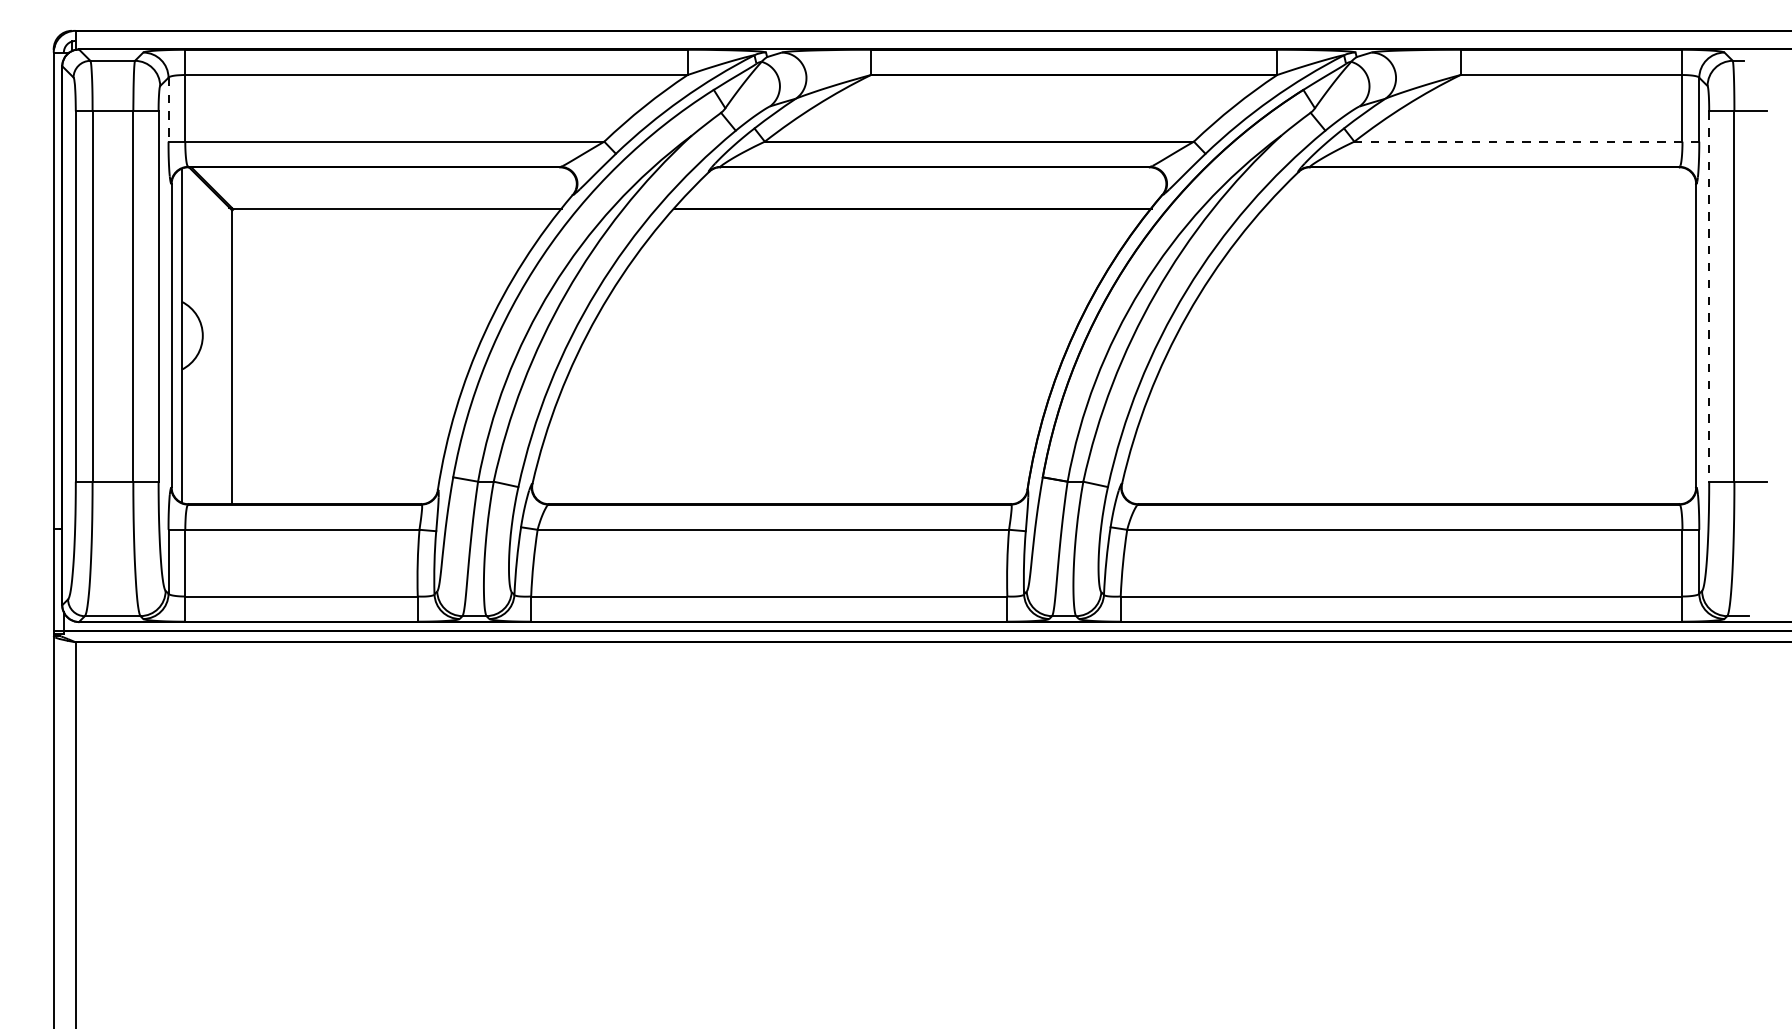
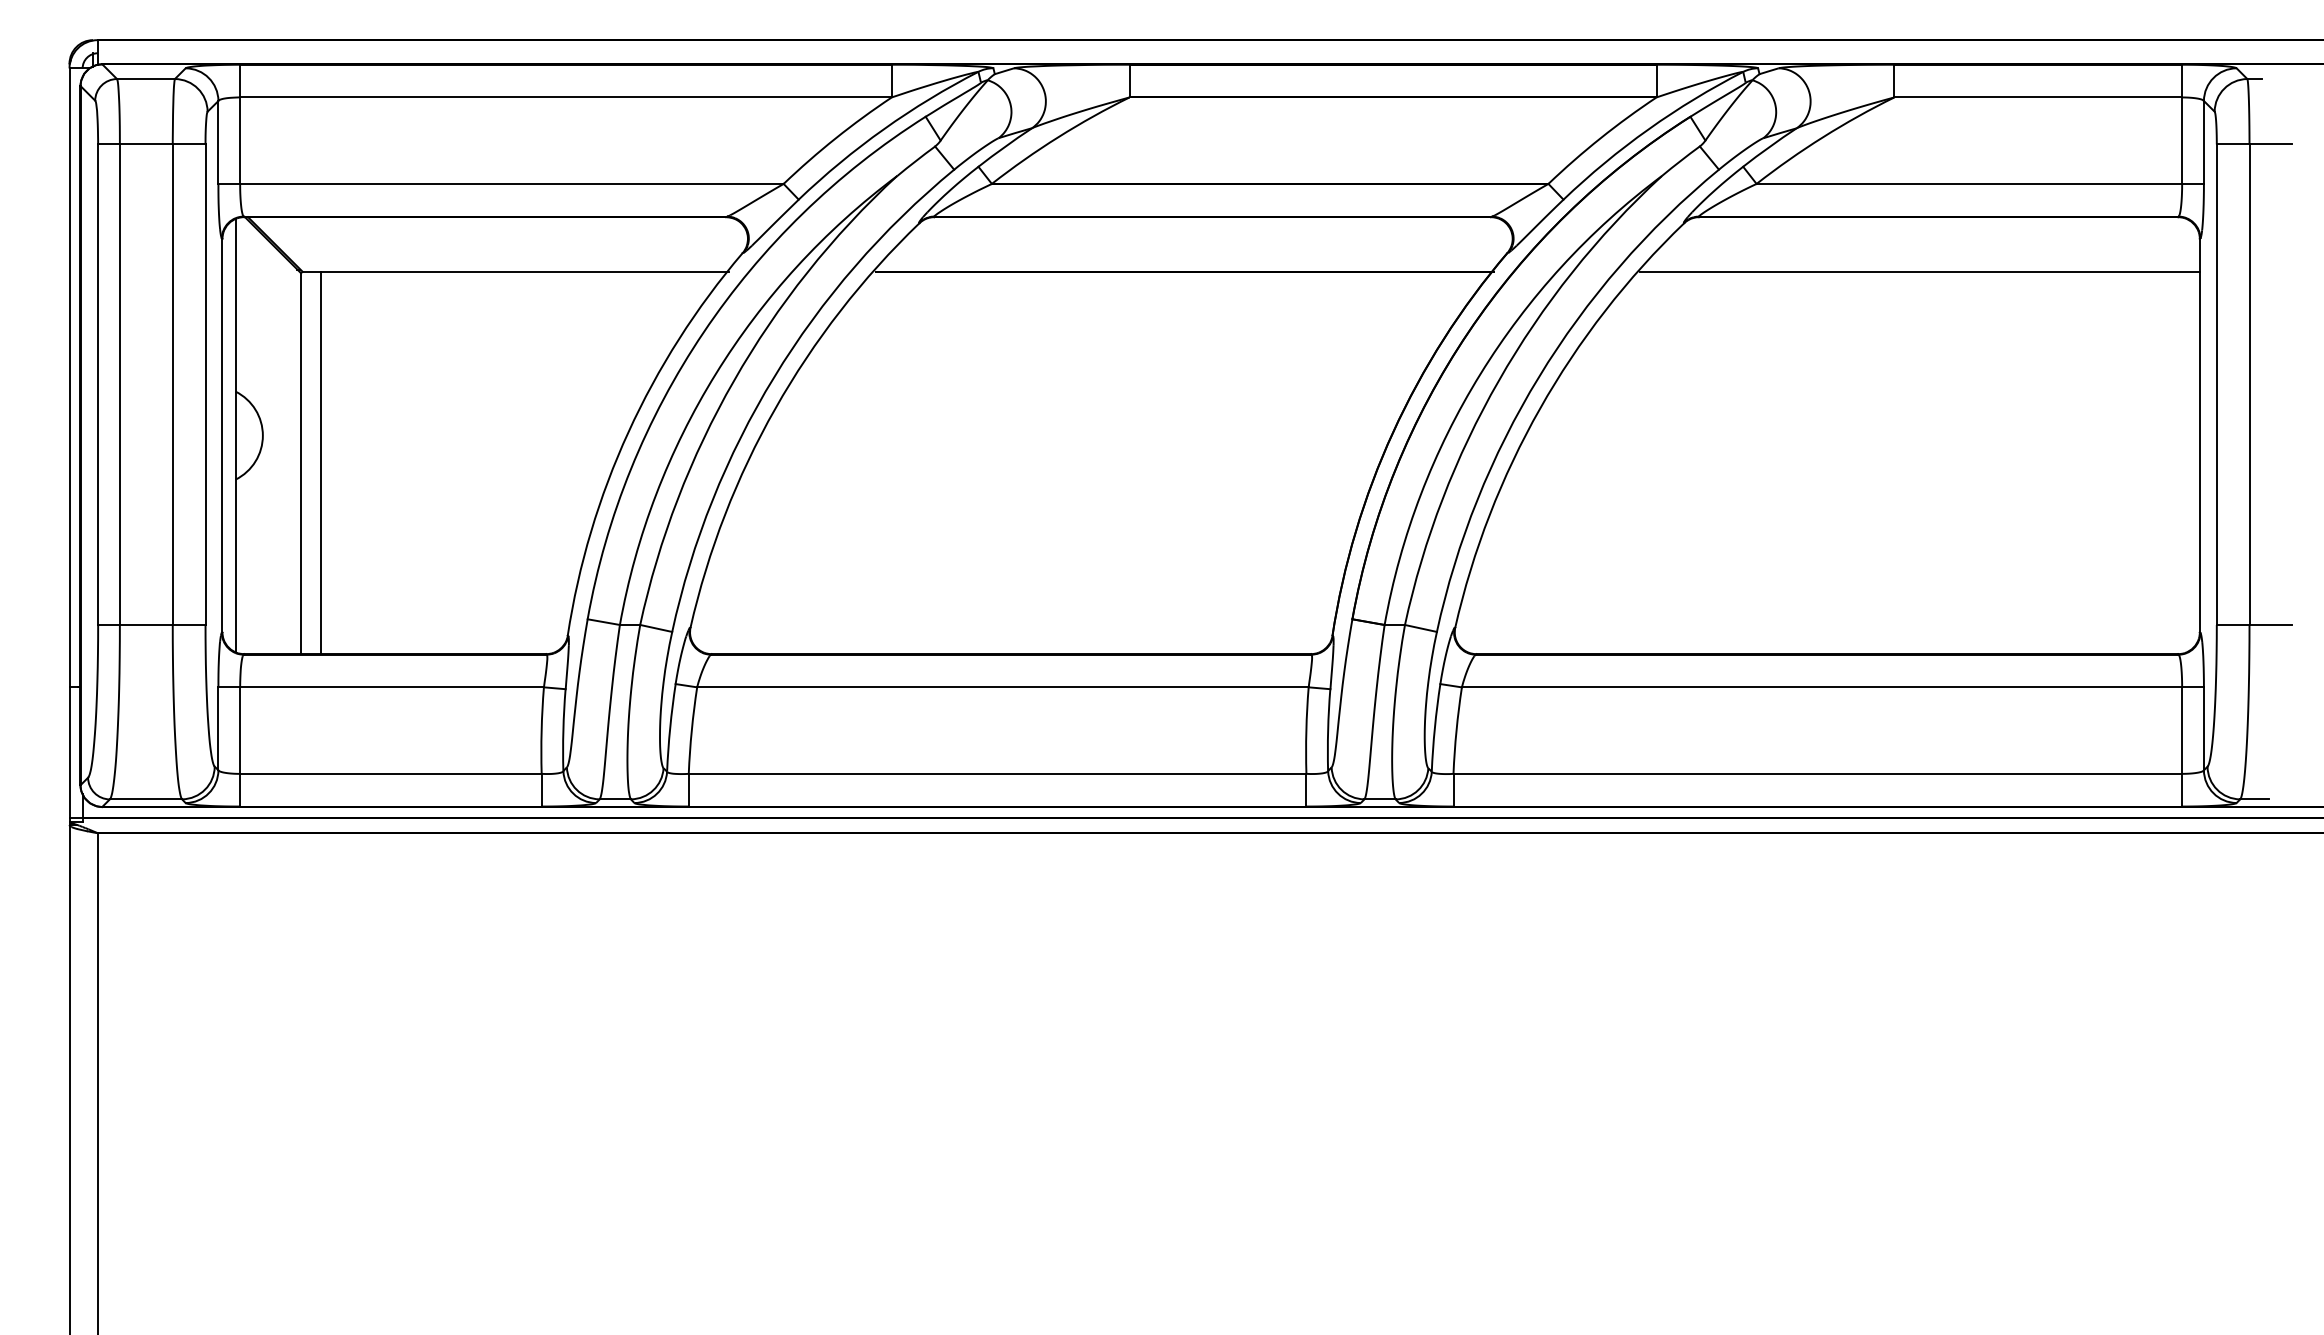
line: (168, 109) -> (218, 142), dashed -> solid
line: (1526, 141) -> (1979, 183), dashed -> solid
line: (1480, 209) -> (1920, 271), added
line: (1709, 296) -> (2217, 384), dashed -> solid
line: (247, 356) -> (320, 462), added

